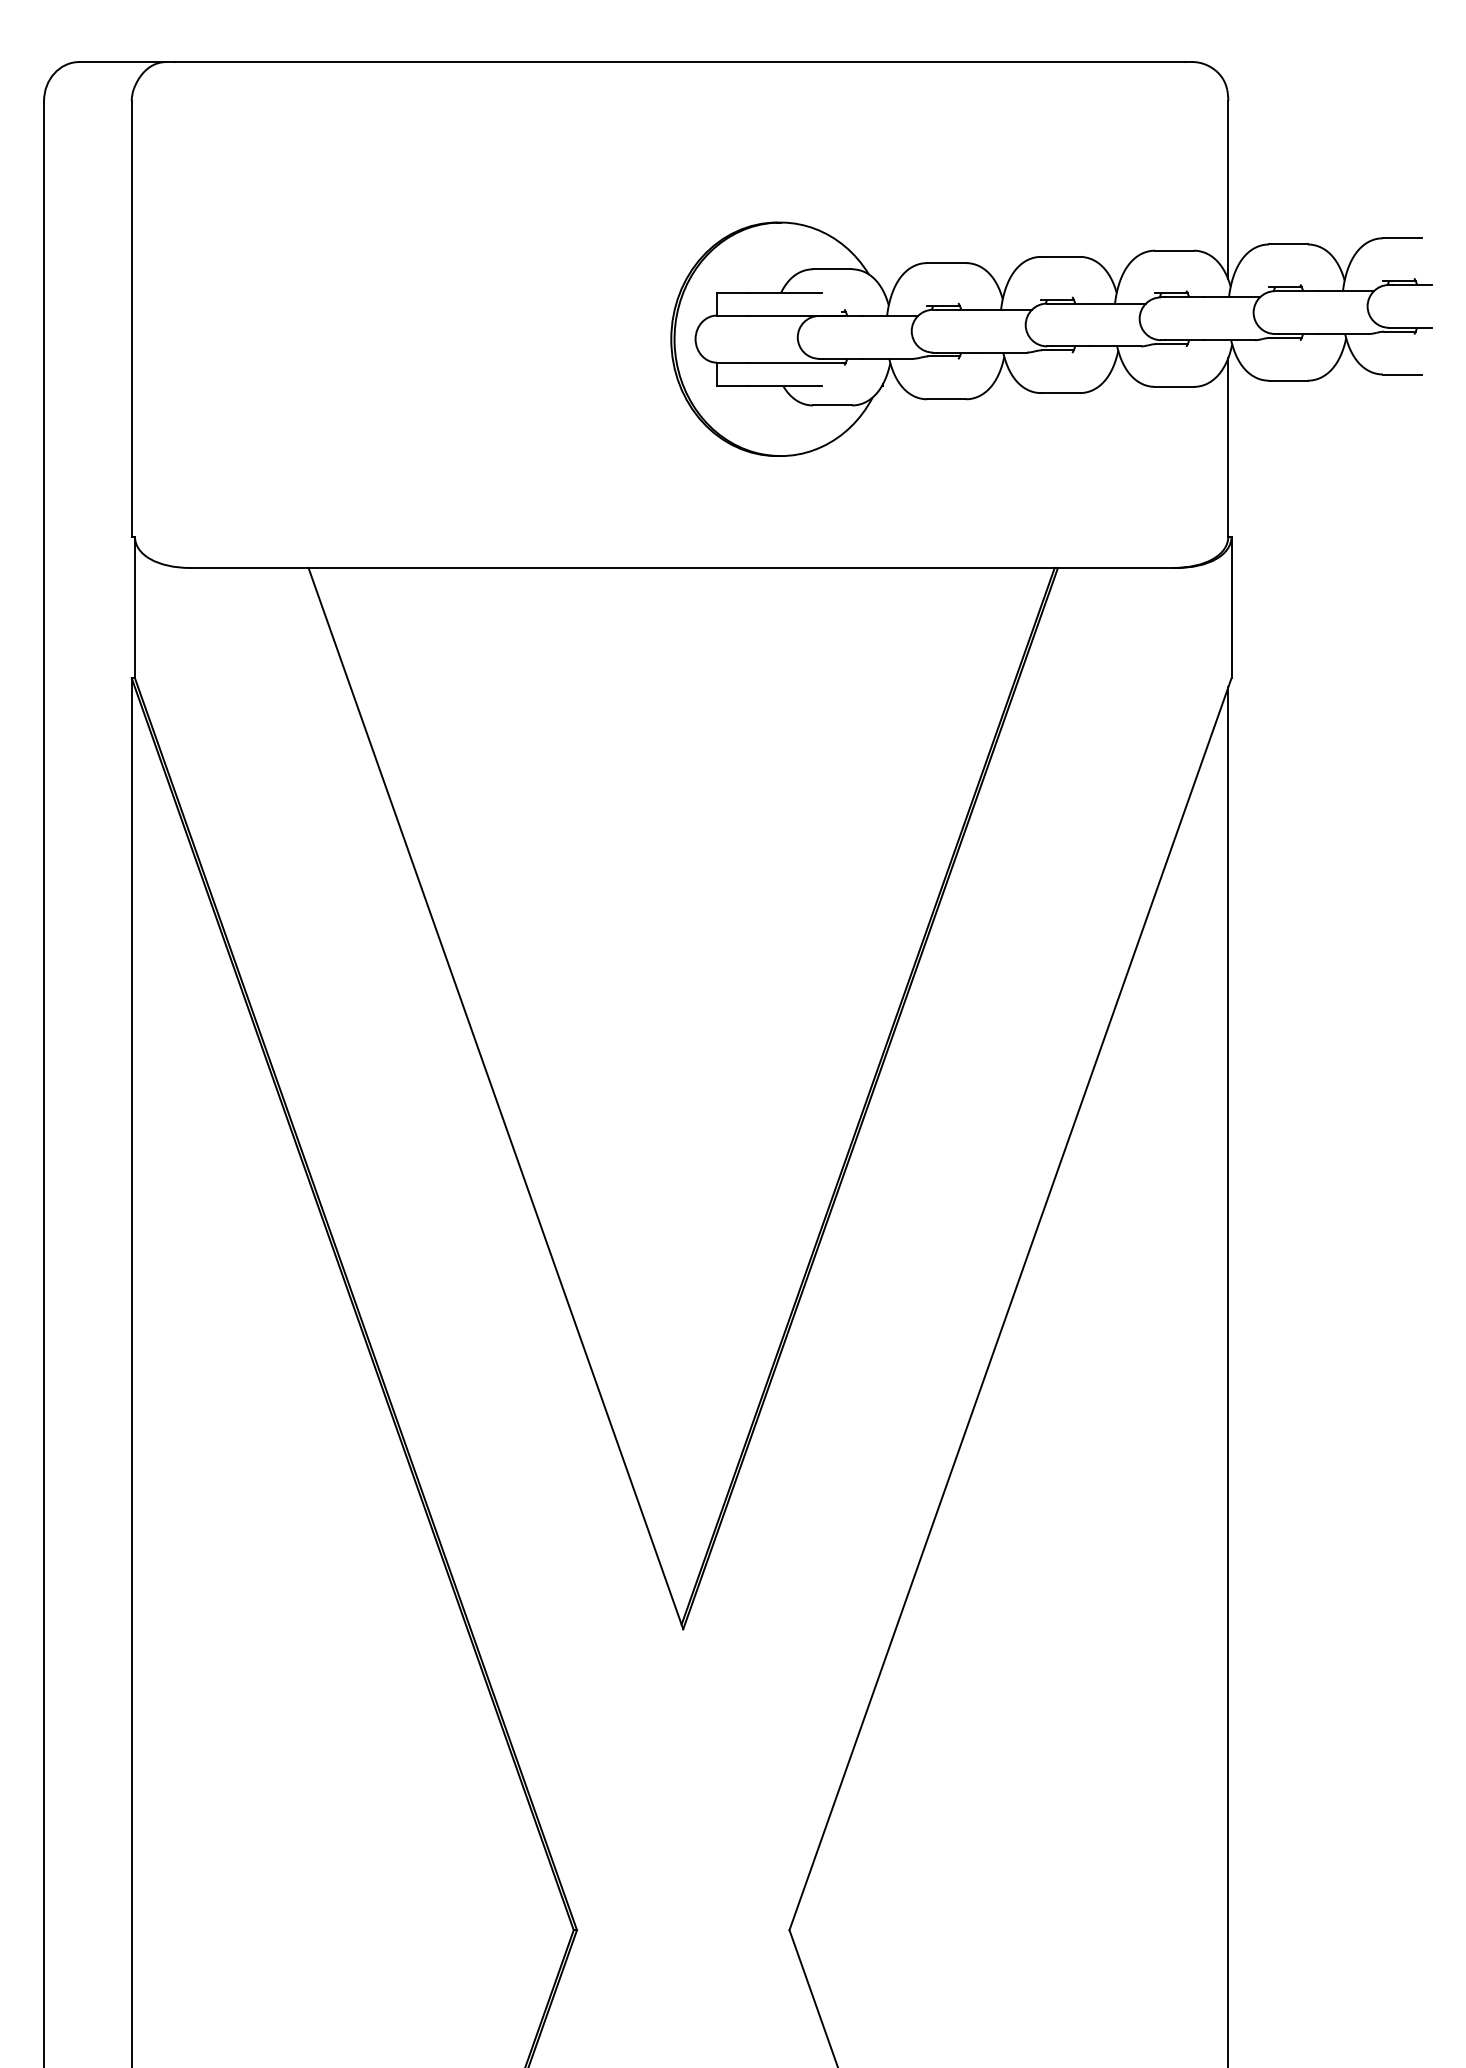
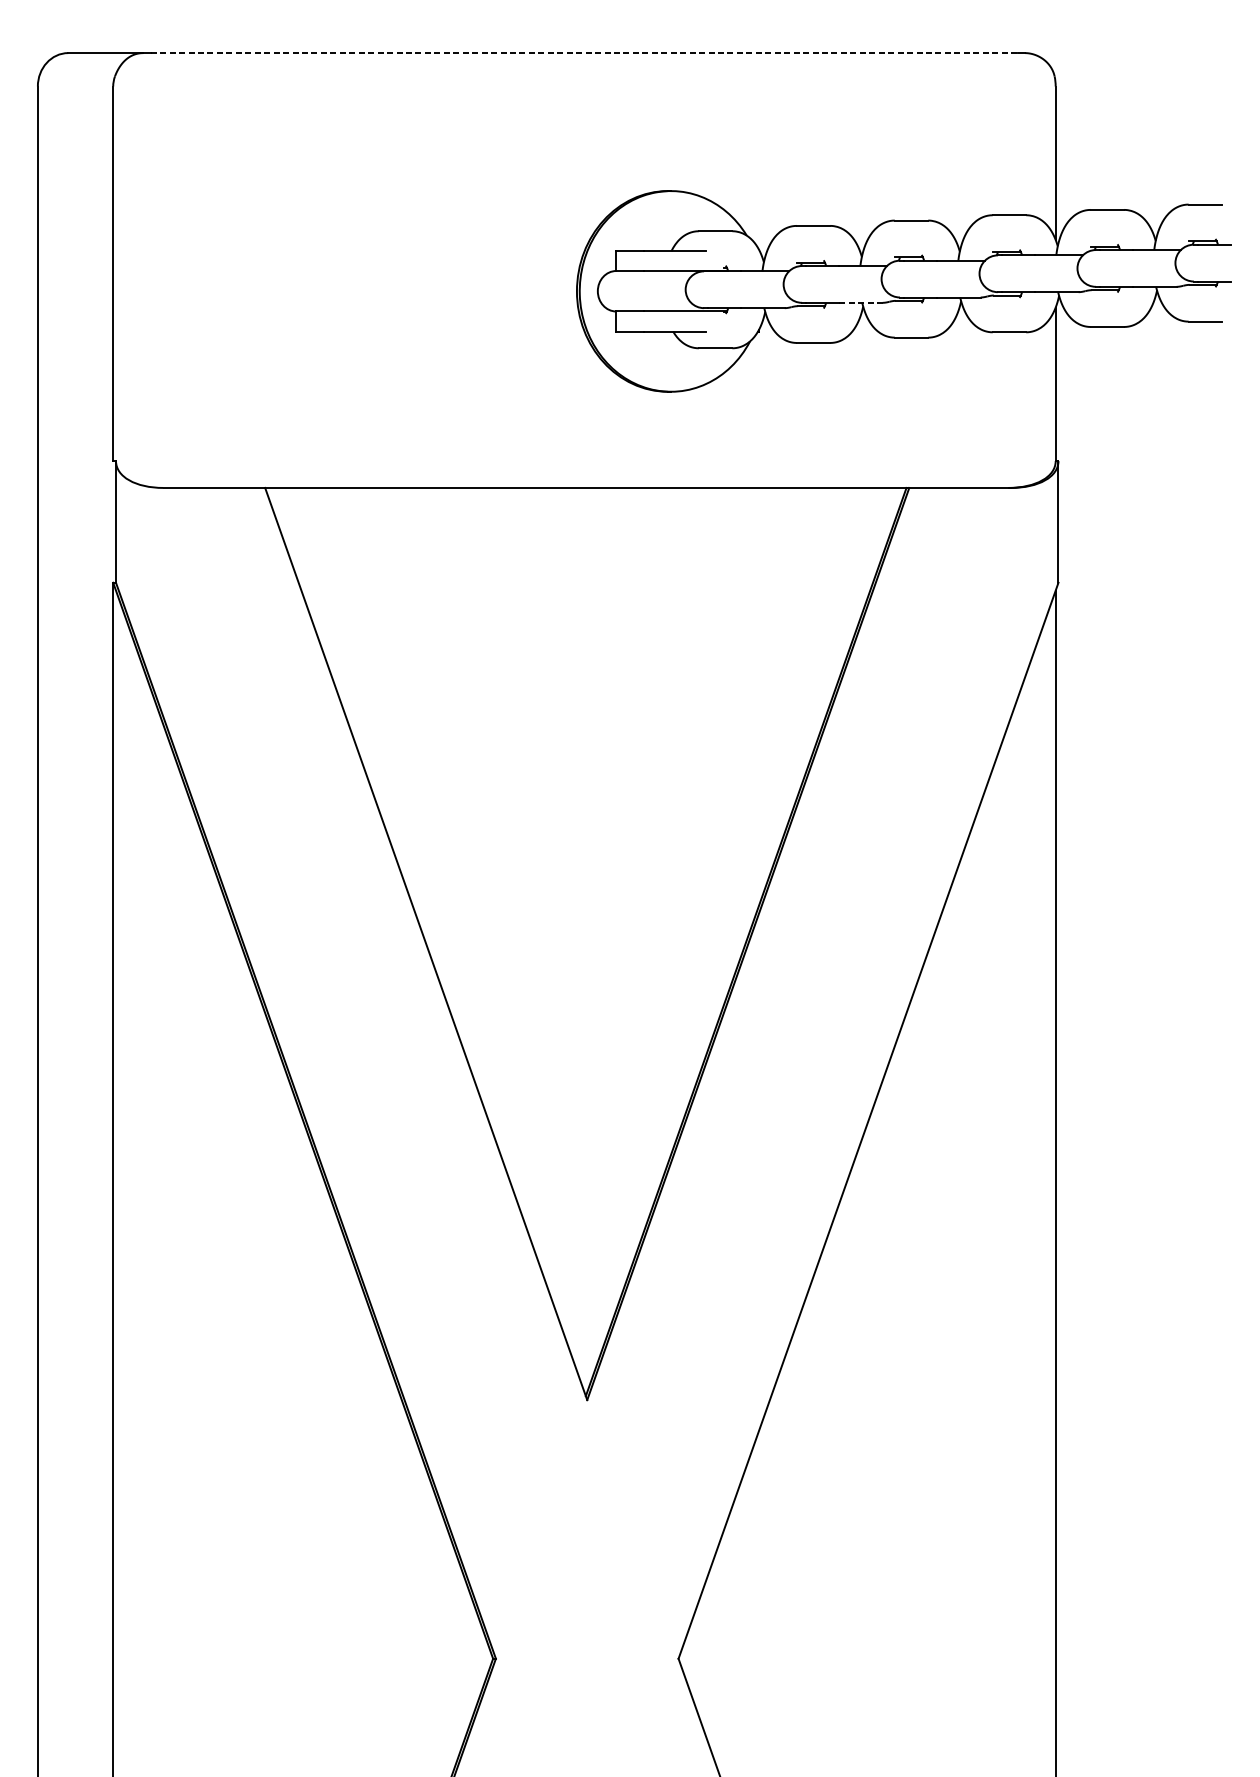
line: (680, 62) -> (584, 53), solid -> dashed
line: (1002, 352) -> (861, 302), solid -> dashed

